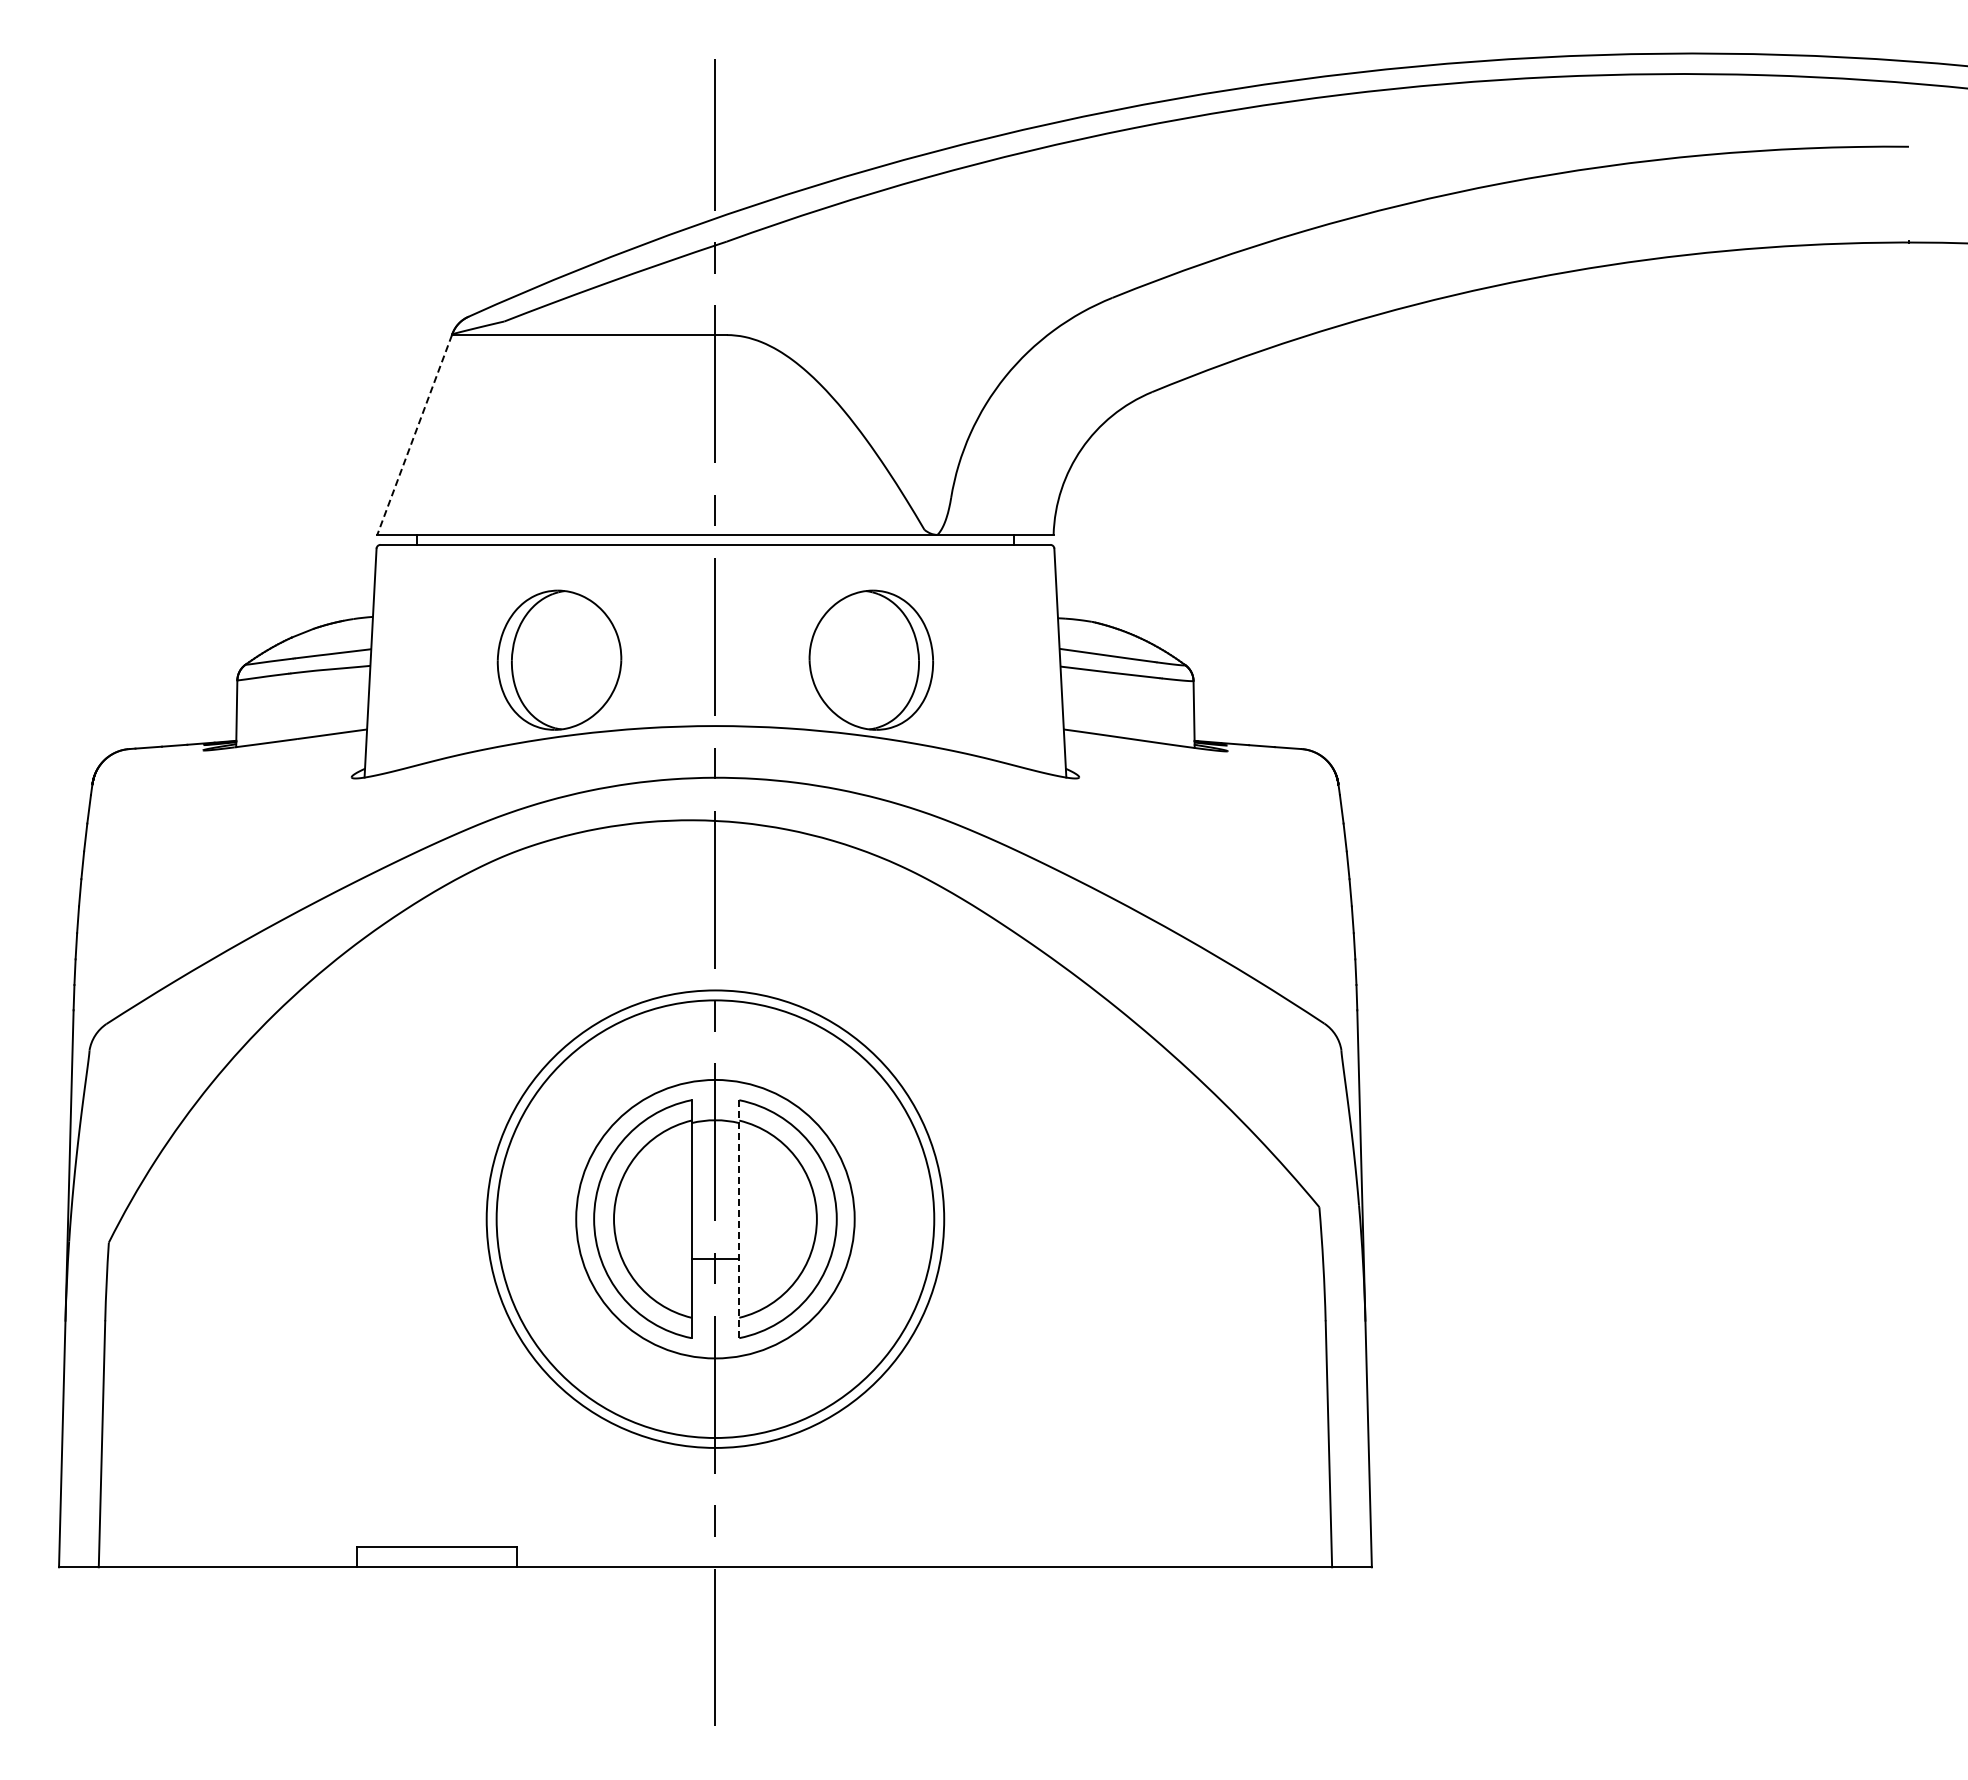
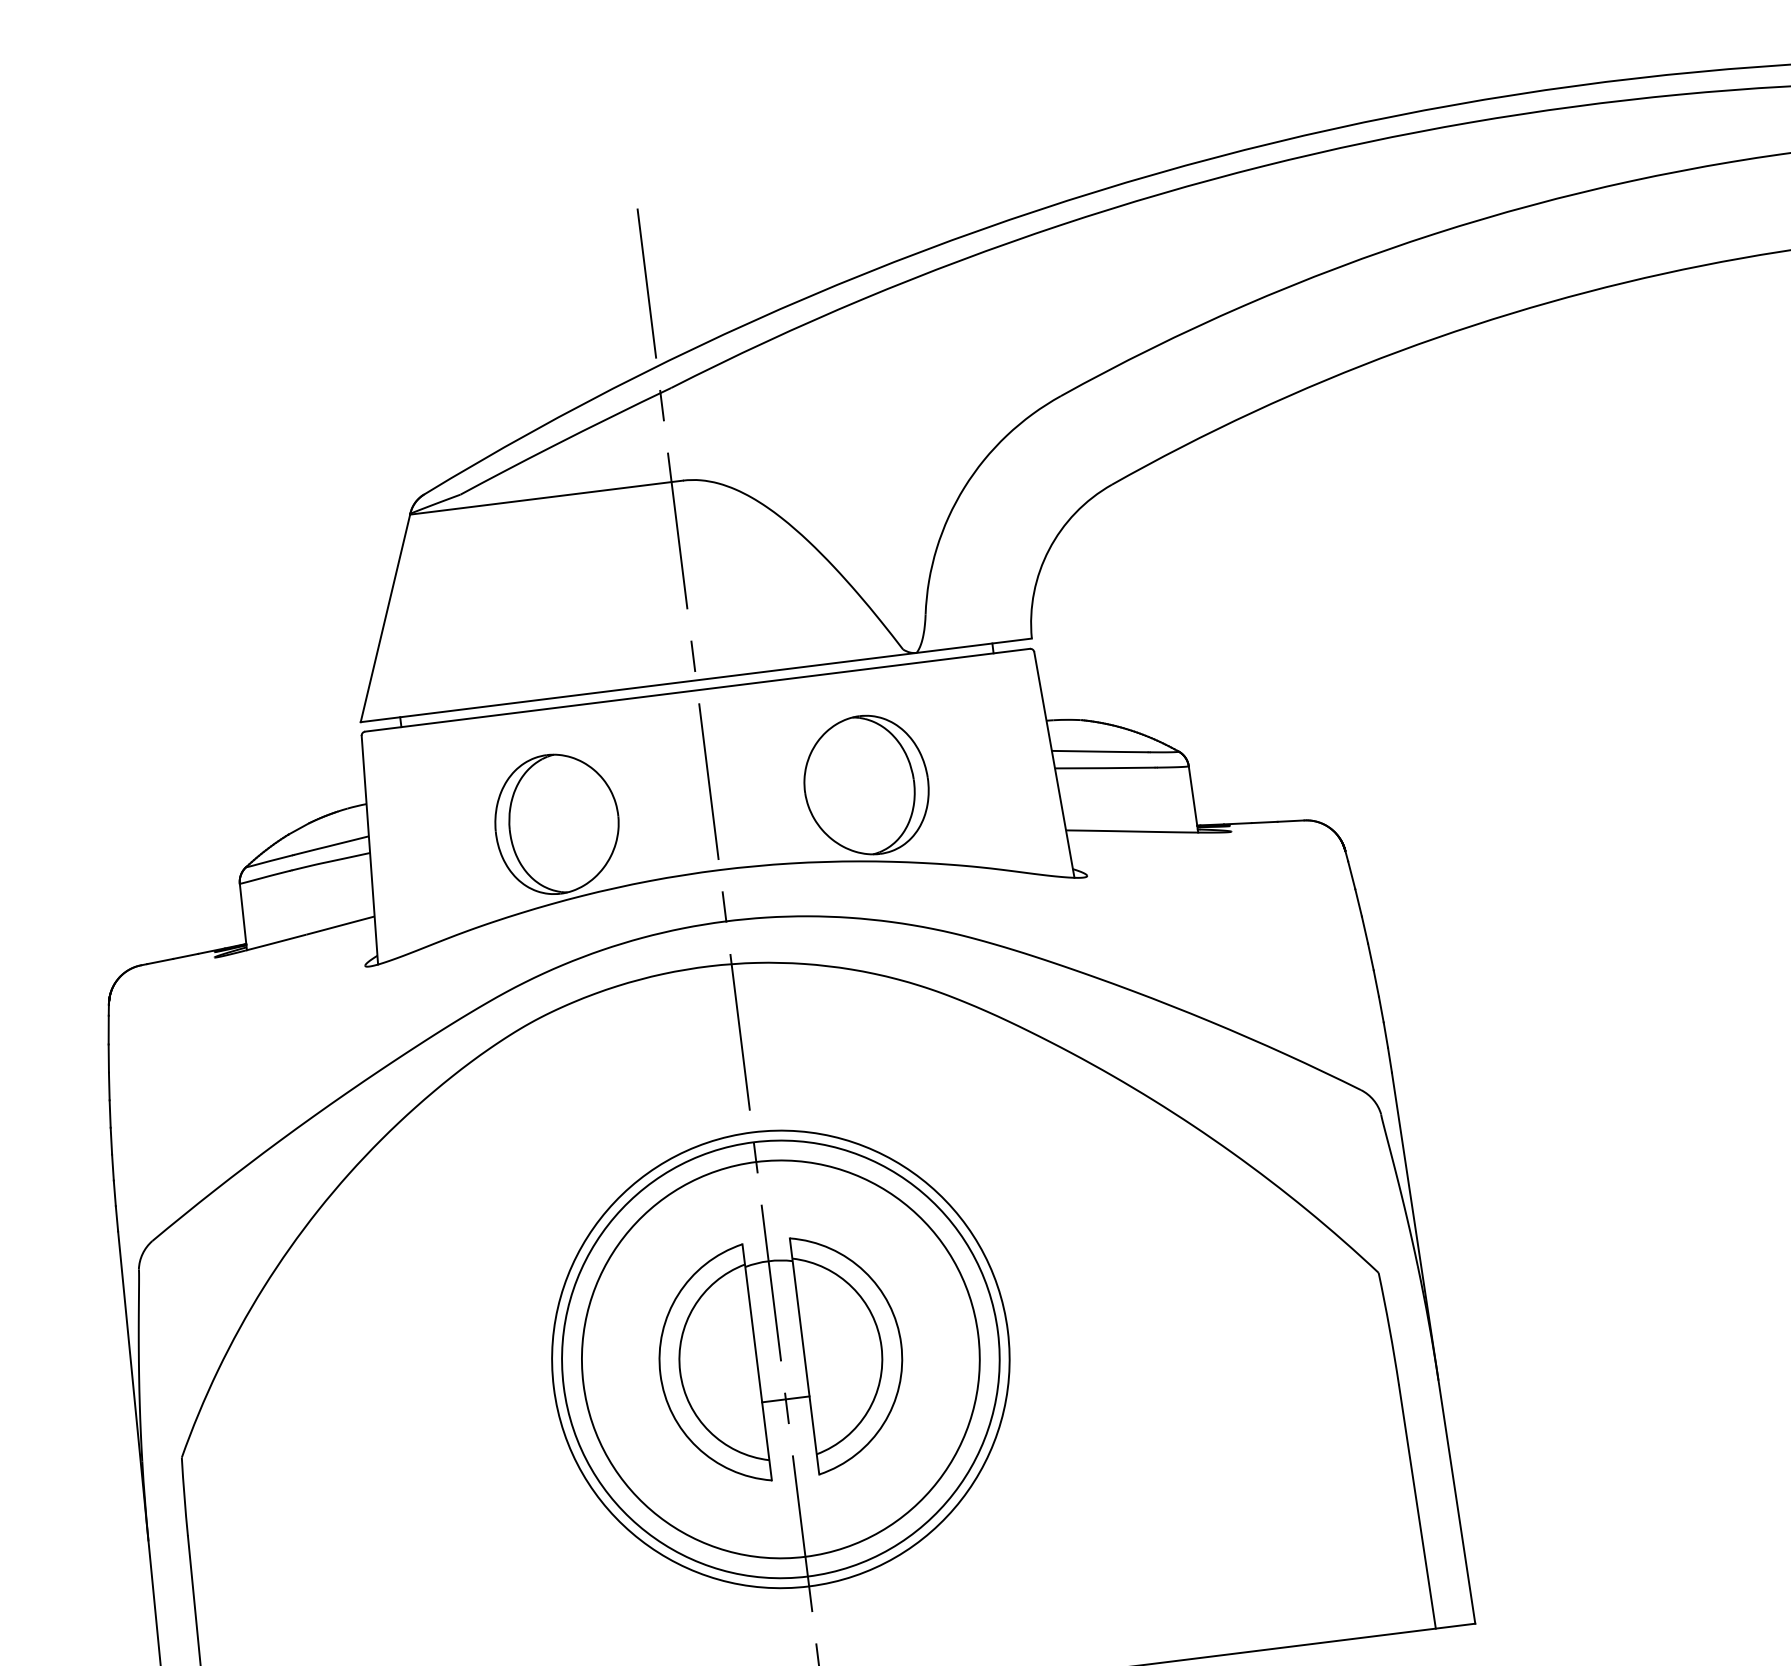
line: (414, 435) -> (385, 618), dashed -> solid
circle: (715, 1219) -> (780, 1359), size x1.43
line: (739, 1219) -> (804, 1356), dashed -> solid

